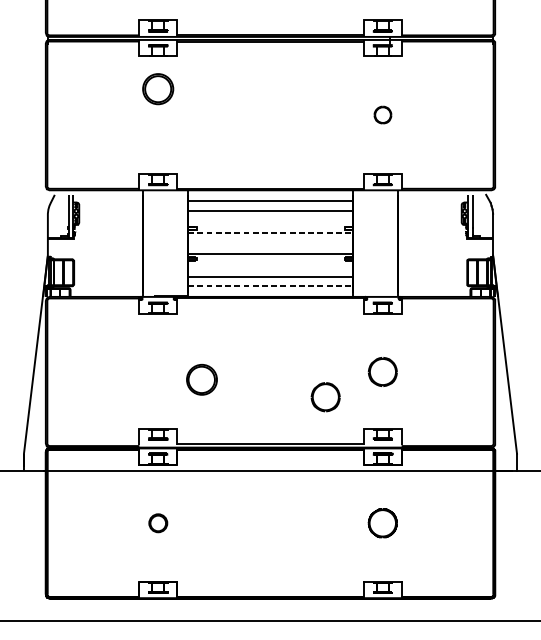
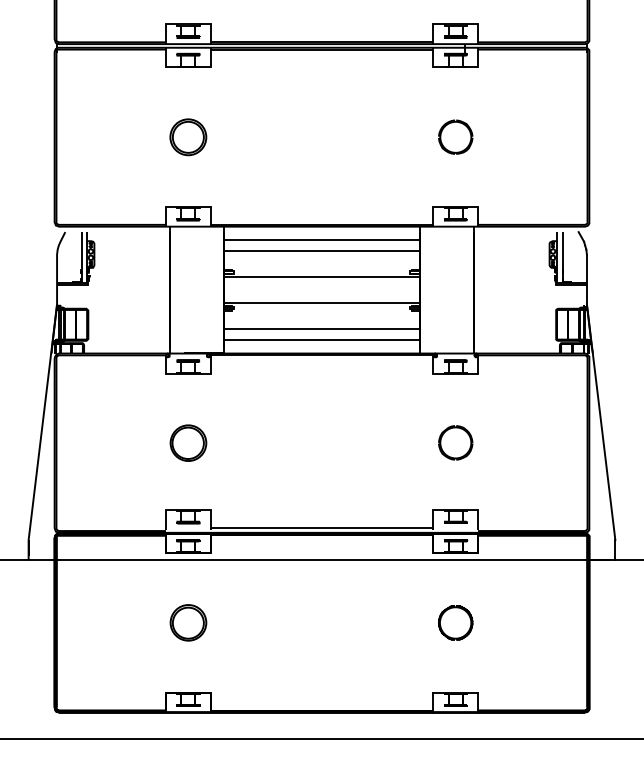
part: (158, 89) -> (188, 137), moved
part: (382, 114) -> (455, 136), size x1.67
line: (270, 233) -> (322, 277), dashed -> solid
line: (270, 285) -> (322, 340), dashed -> solid
part: (202, 379) -> (188, 442), moved
part: (325, 396) -> (387, 472), removed
part: (158, 522) -> (188, 622), size x1.67

